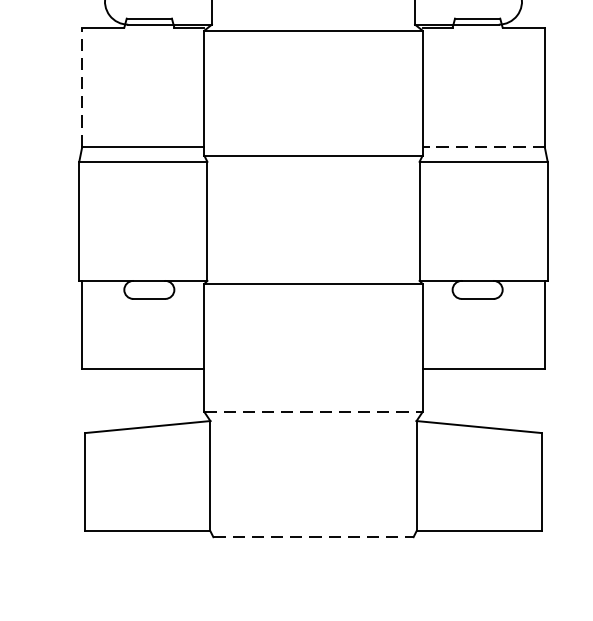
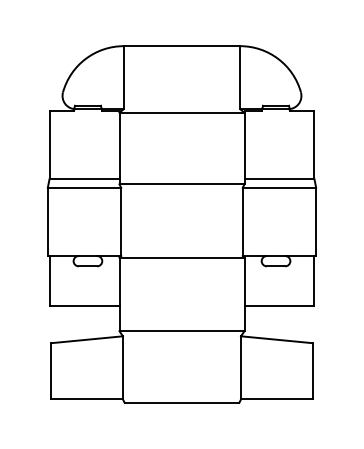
line: (82, 86) -> (49, 144), dashed -> solid
line: (483, 147) -> (279, 179), dashed -> solid
line: (314, 412) -> (182, 331), dashed -> solid
line: (314, 536) -> (182, 402), dashed -> solid

